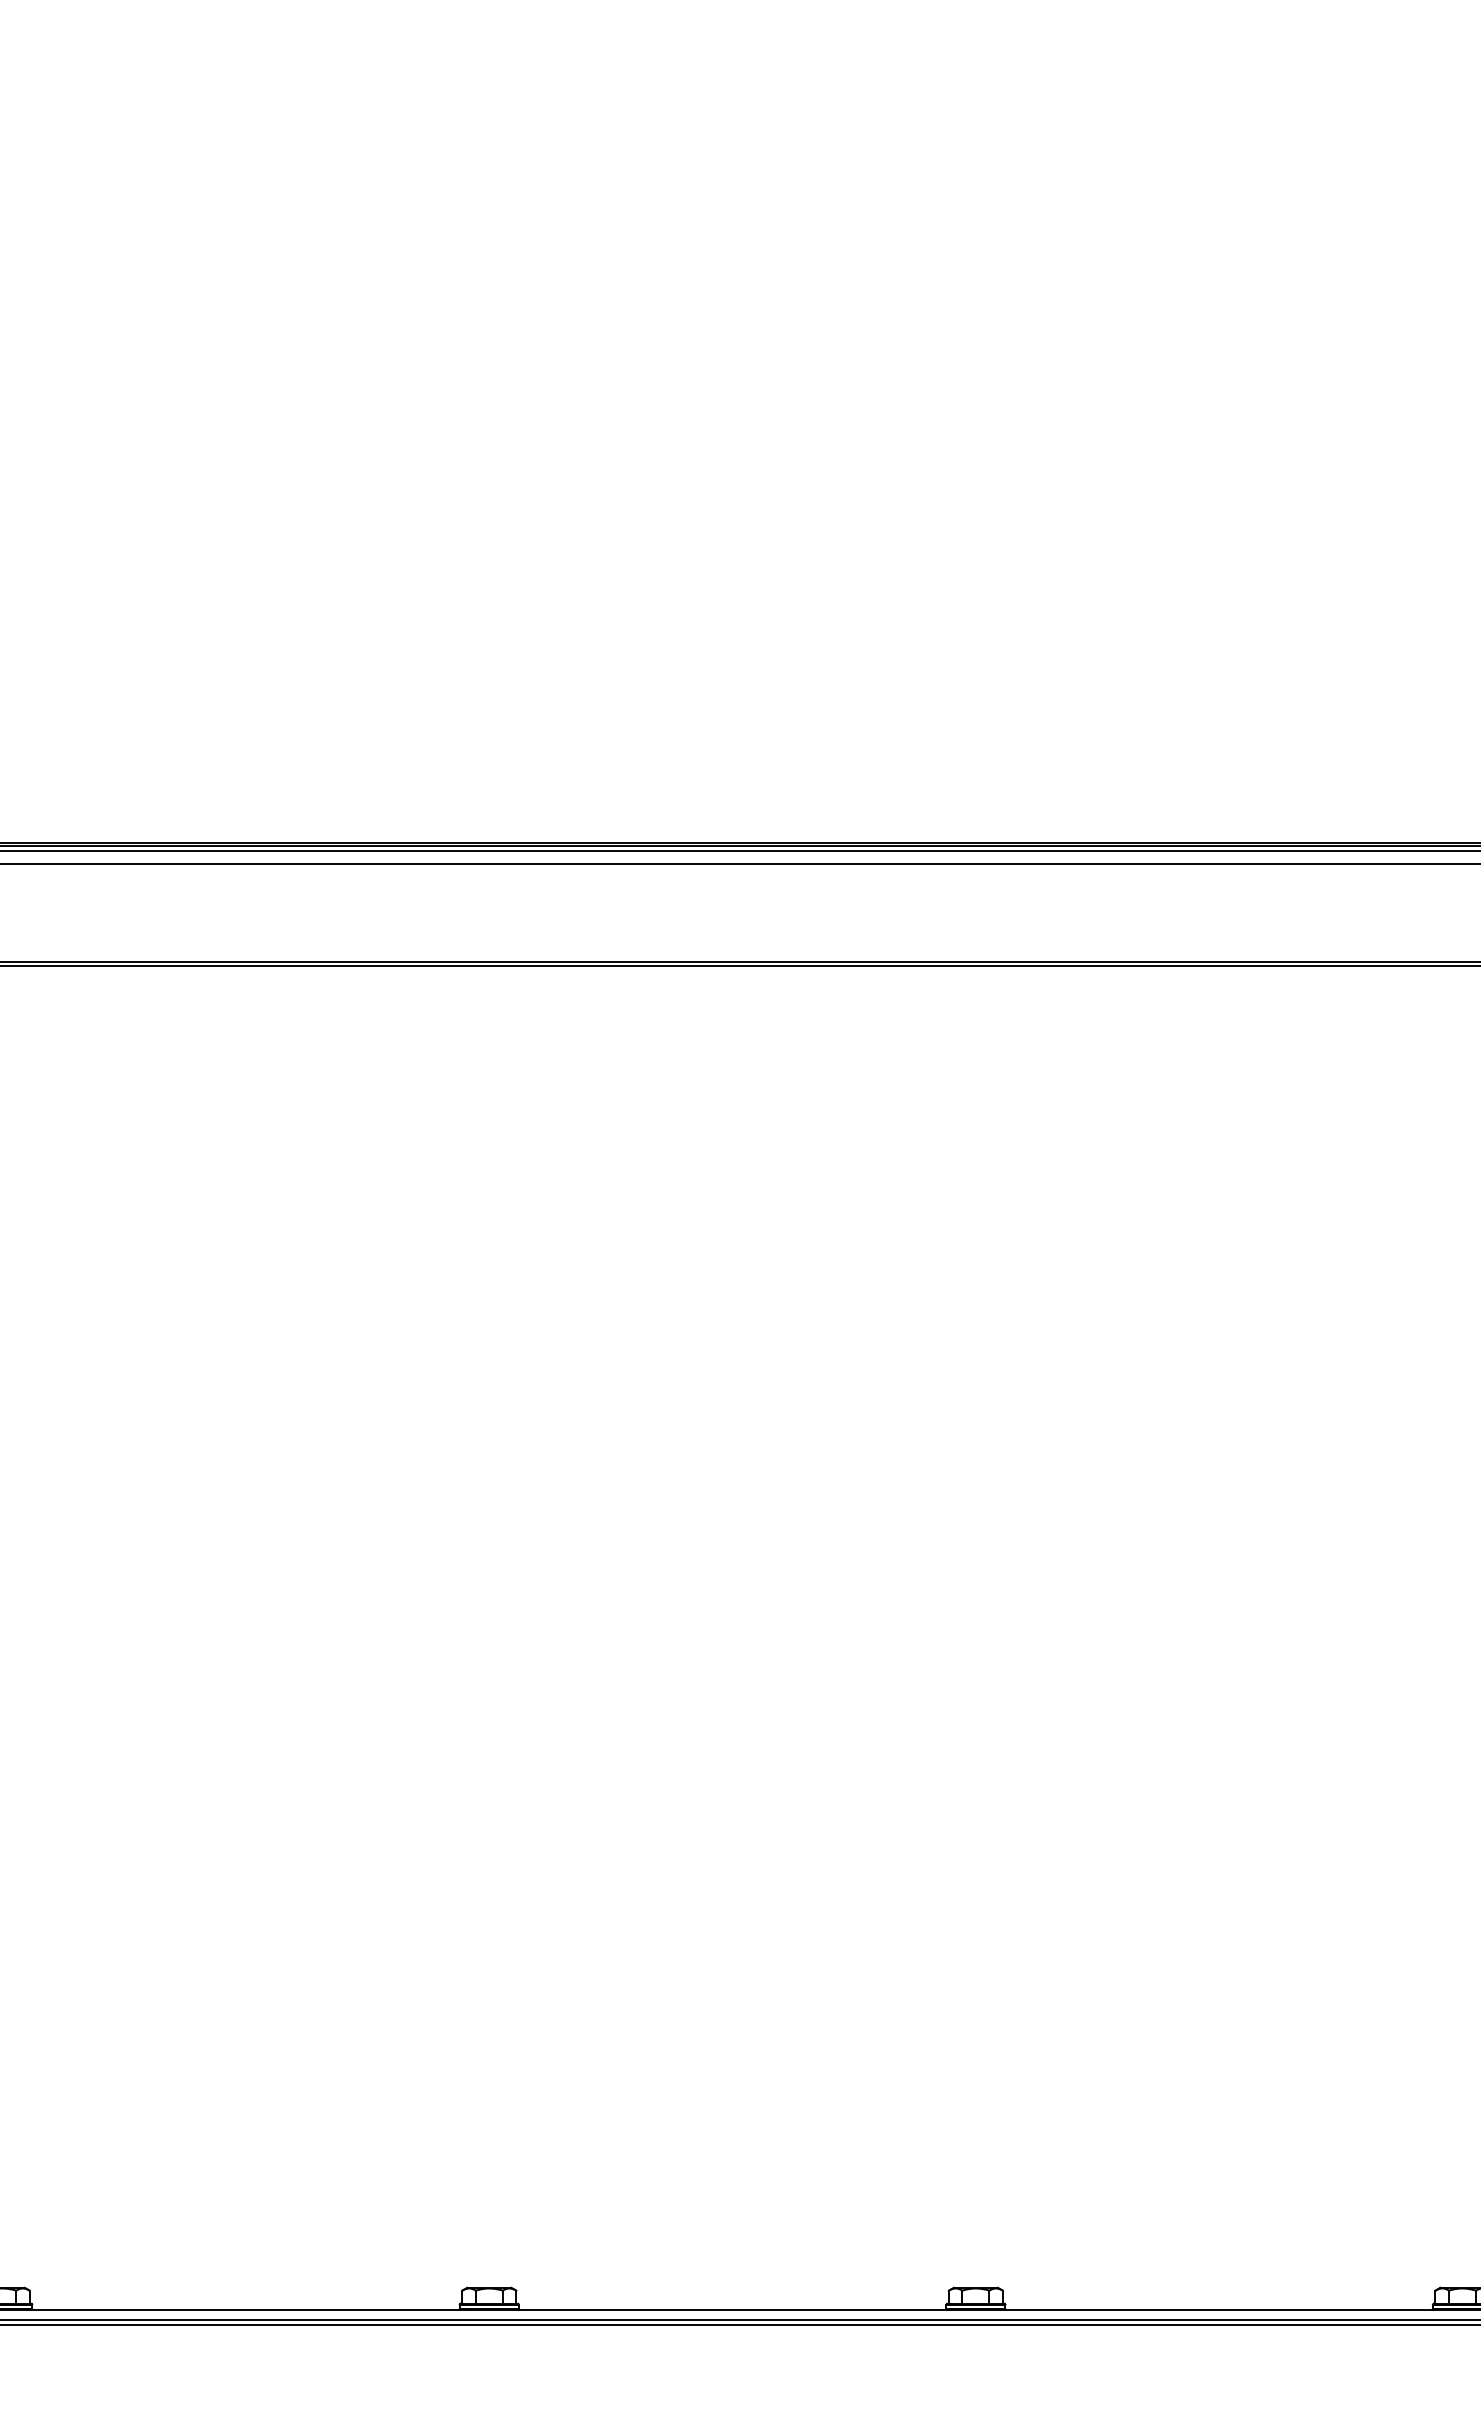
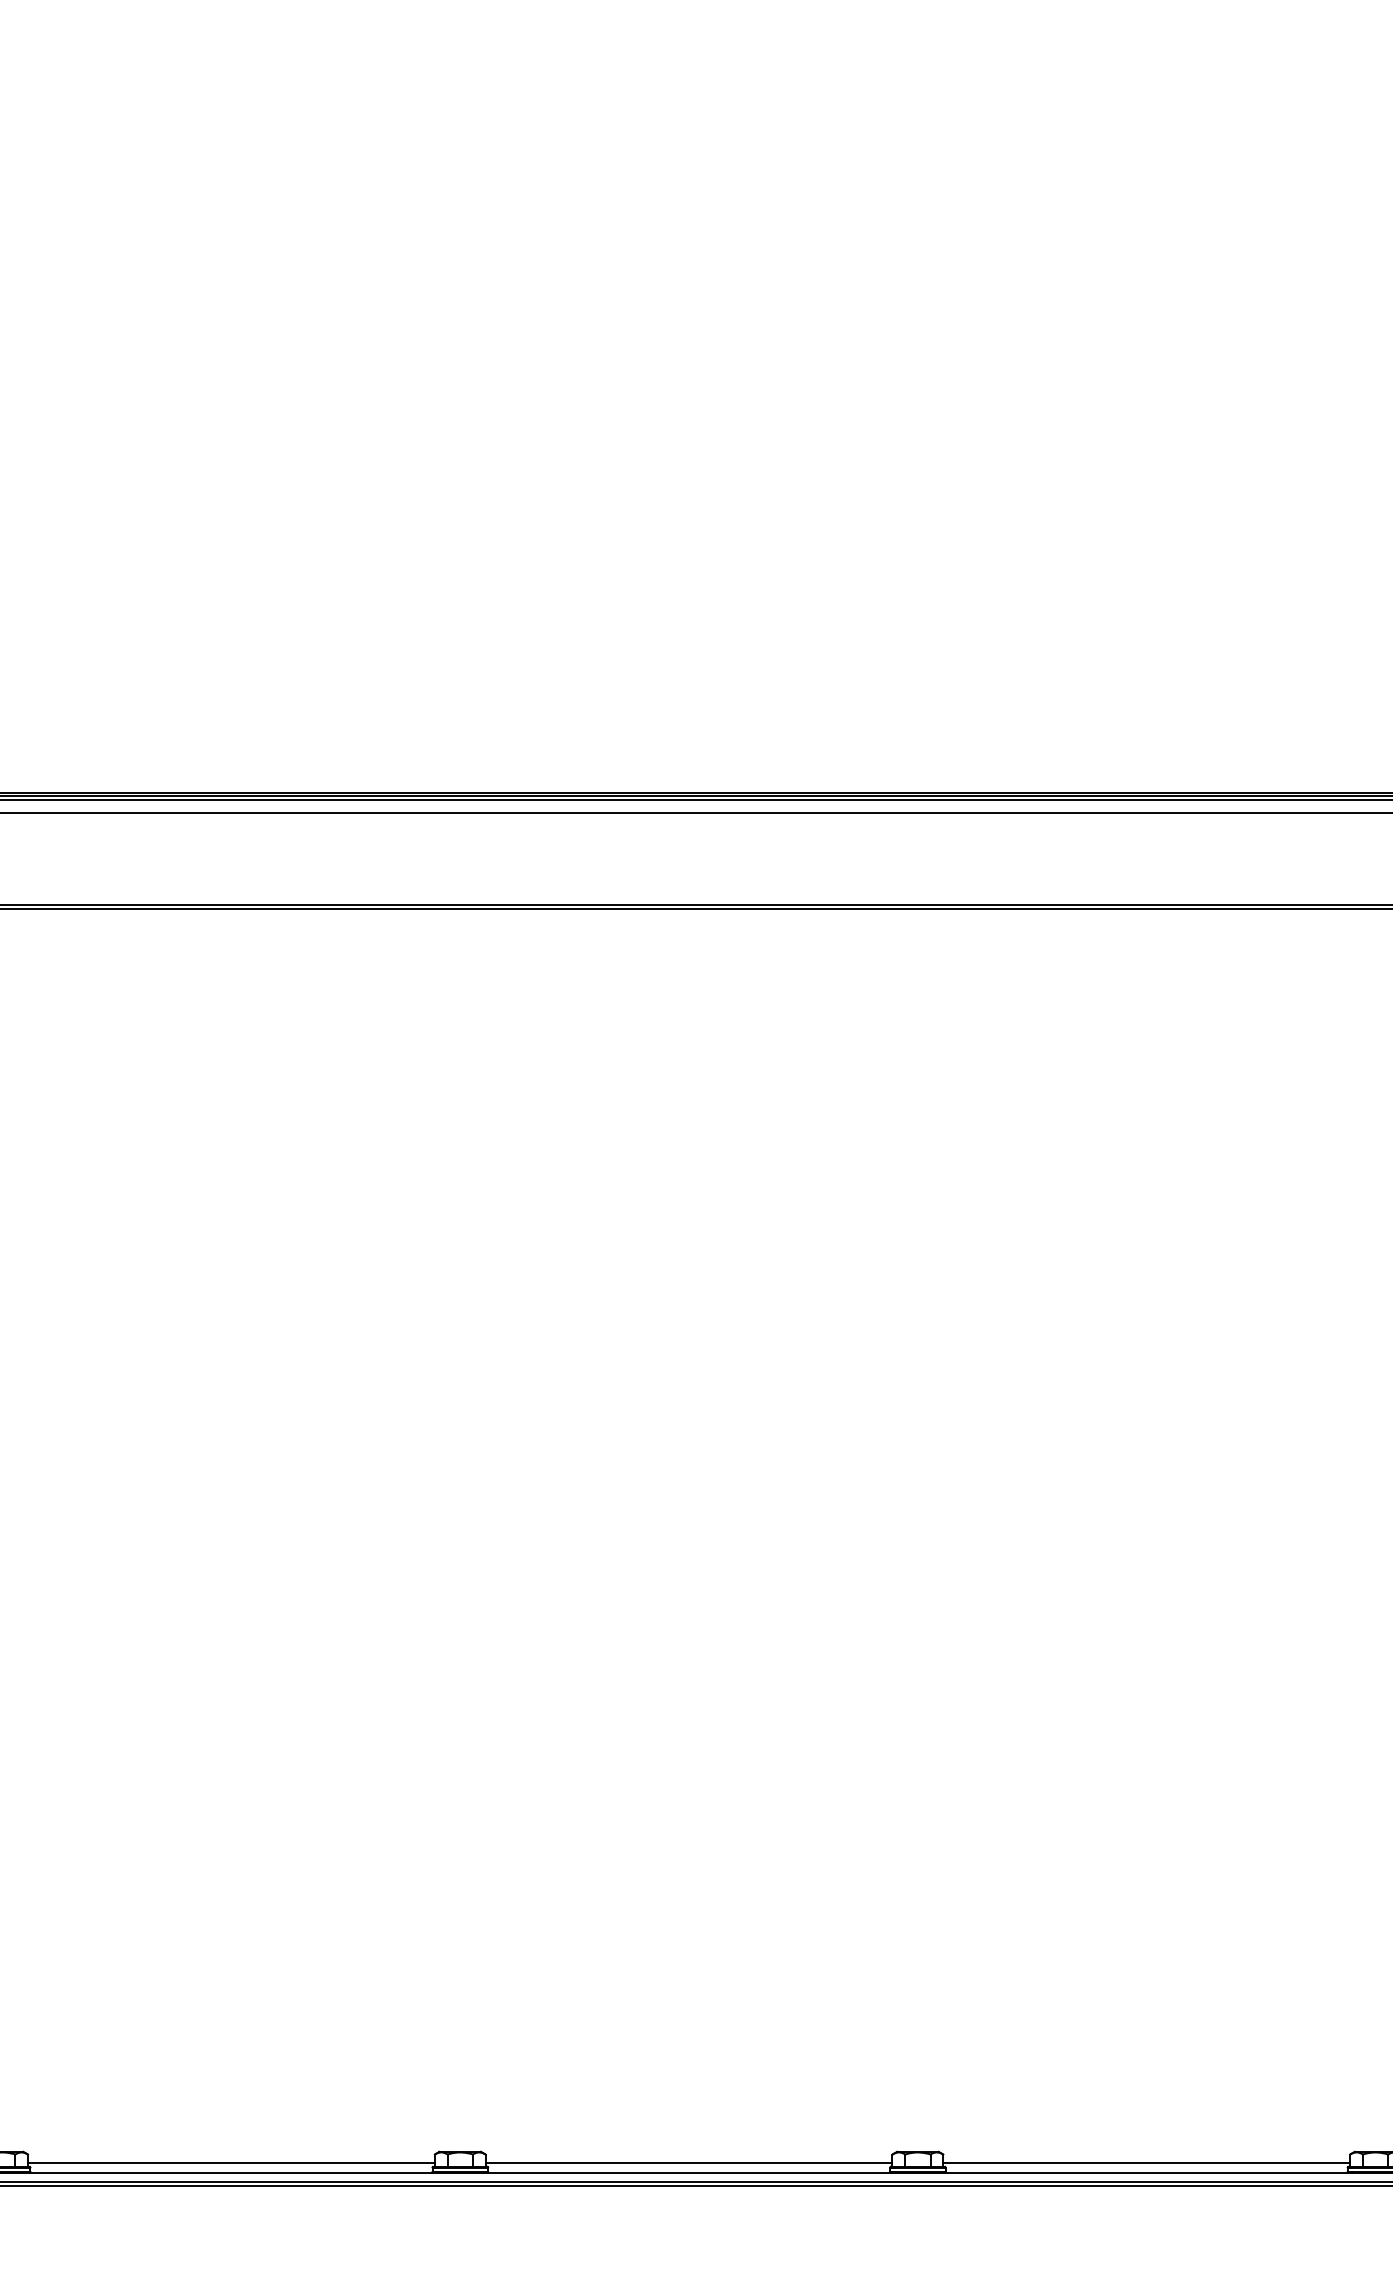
line: (245, 2300) -> (230, 2163), added
line: (732, 2300) -> (688, 2163), added
line: (1218, 2300) -> (1146, 2163), added

